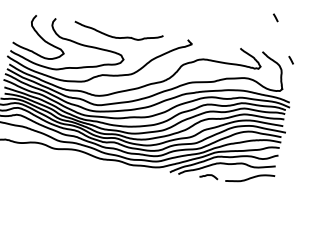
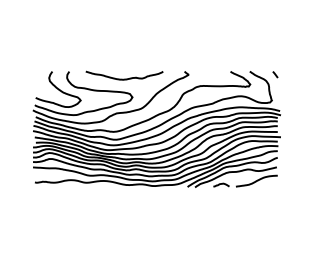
line: (275, 17) -> (256, 40), removed

